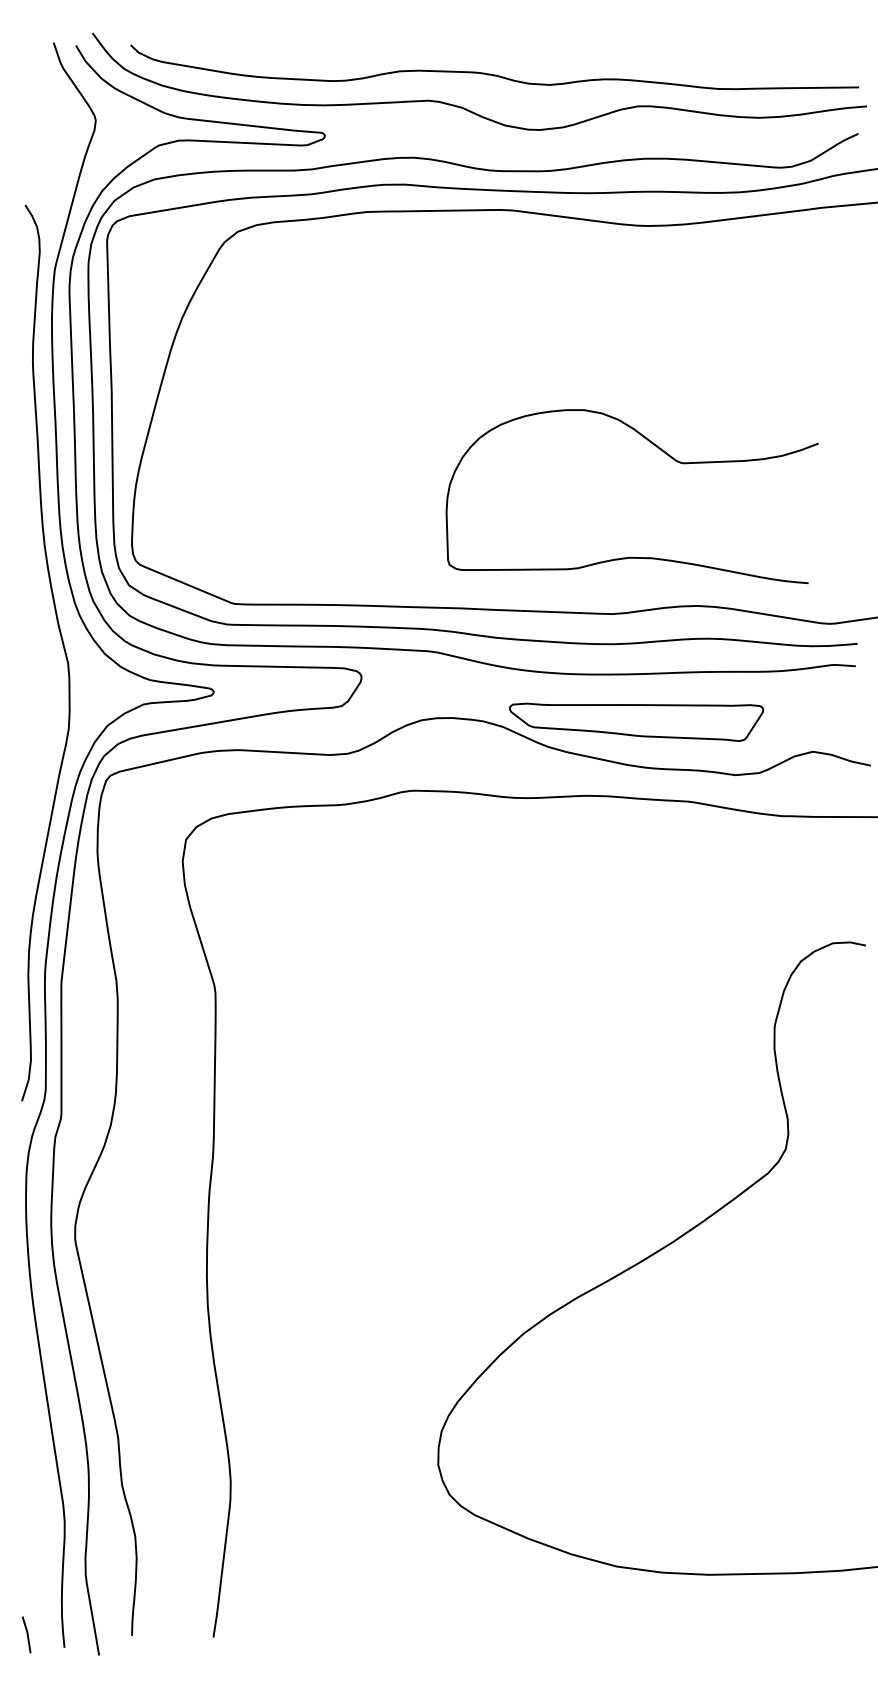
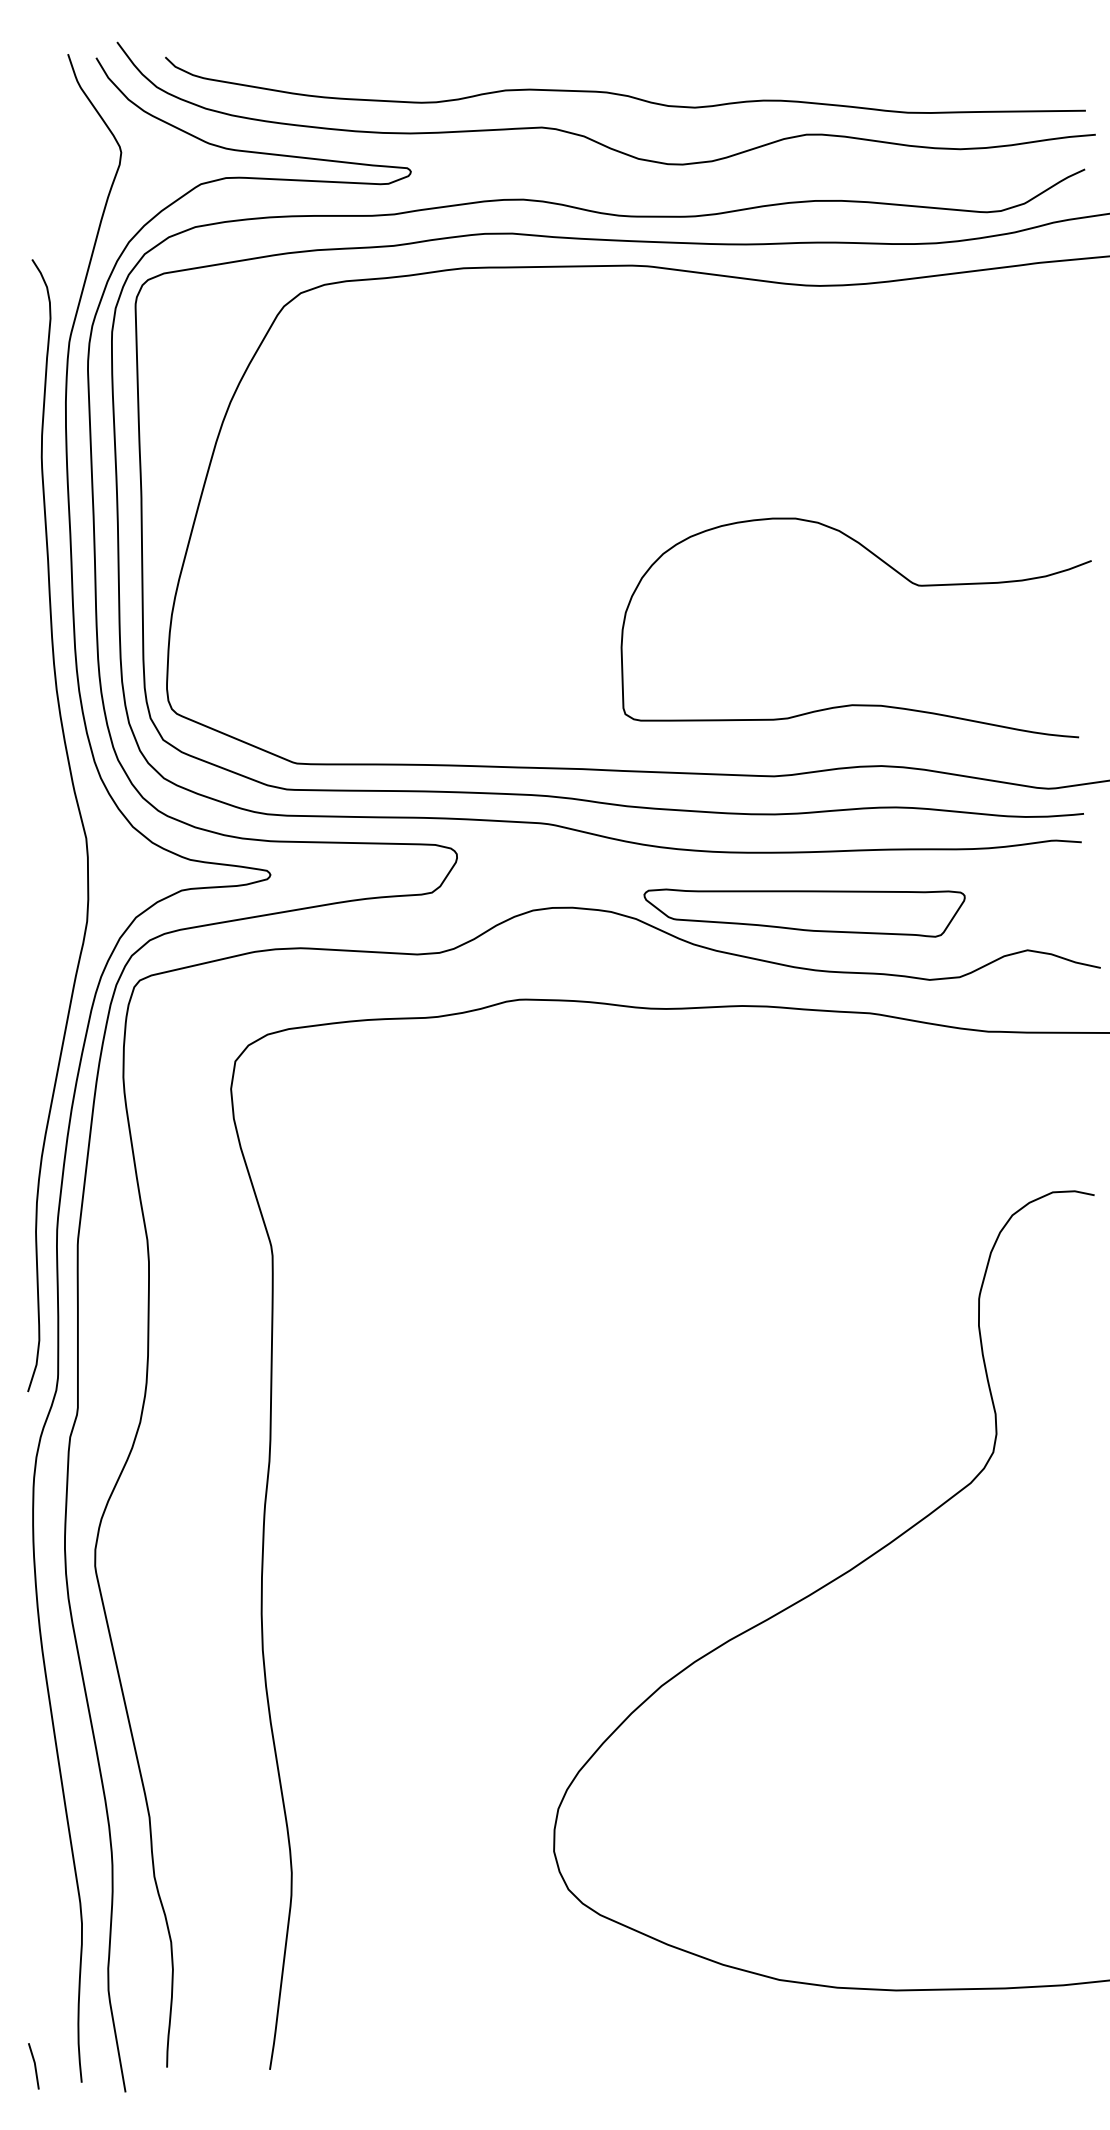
curve: (664, 453) -> (897, 573), moved

